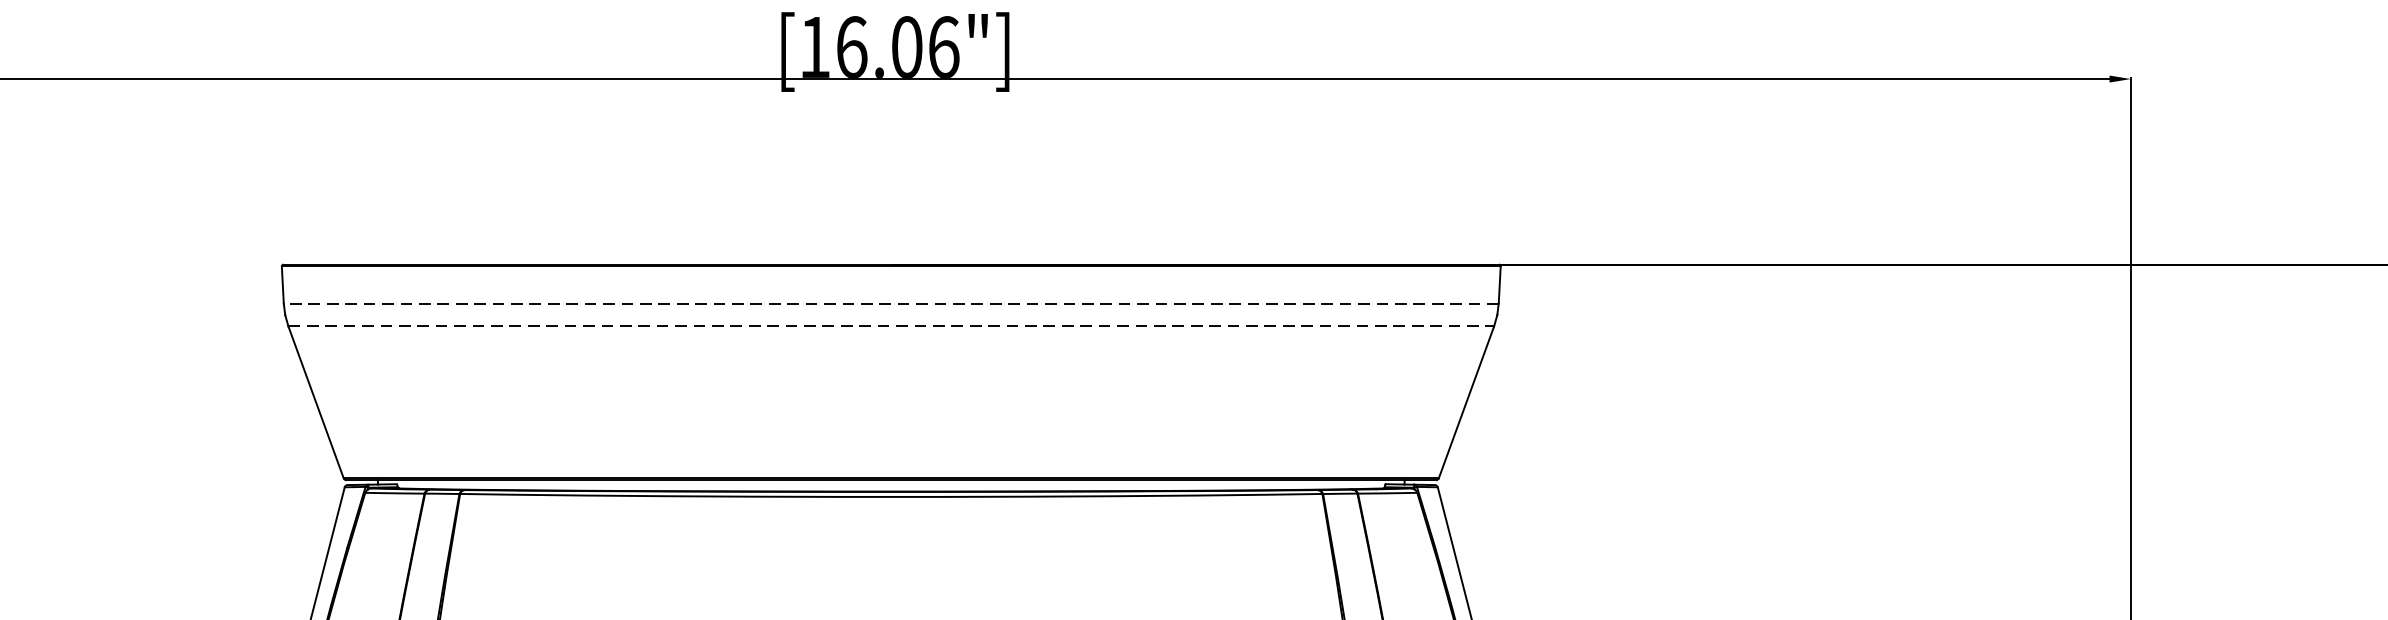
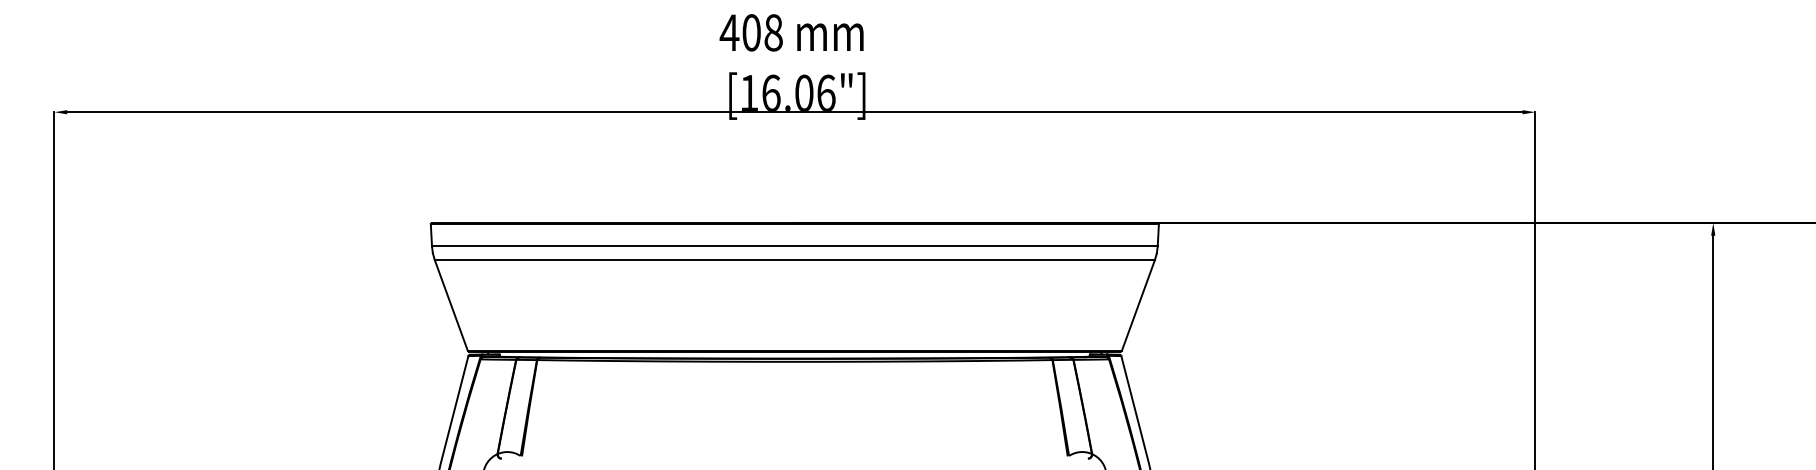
line: (890, 303) -> (794, 246), dashed -> solid
line: (892, 327) -> (795, 260), dashed -> solid

